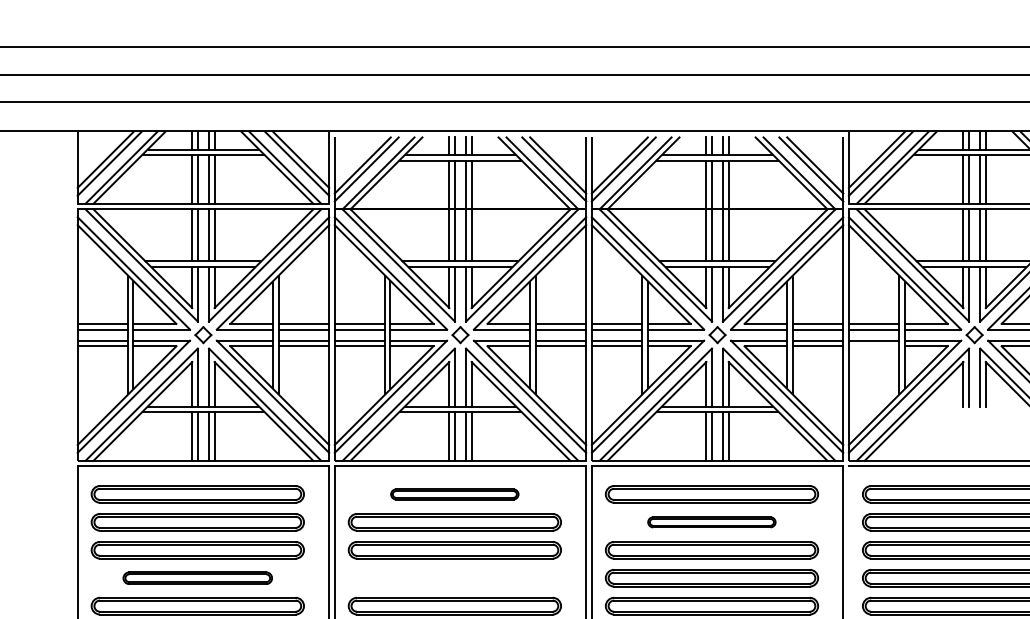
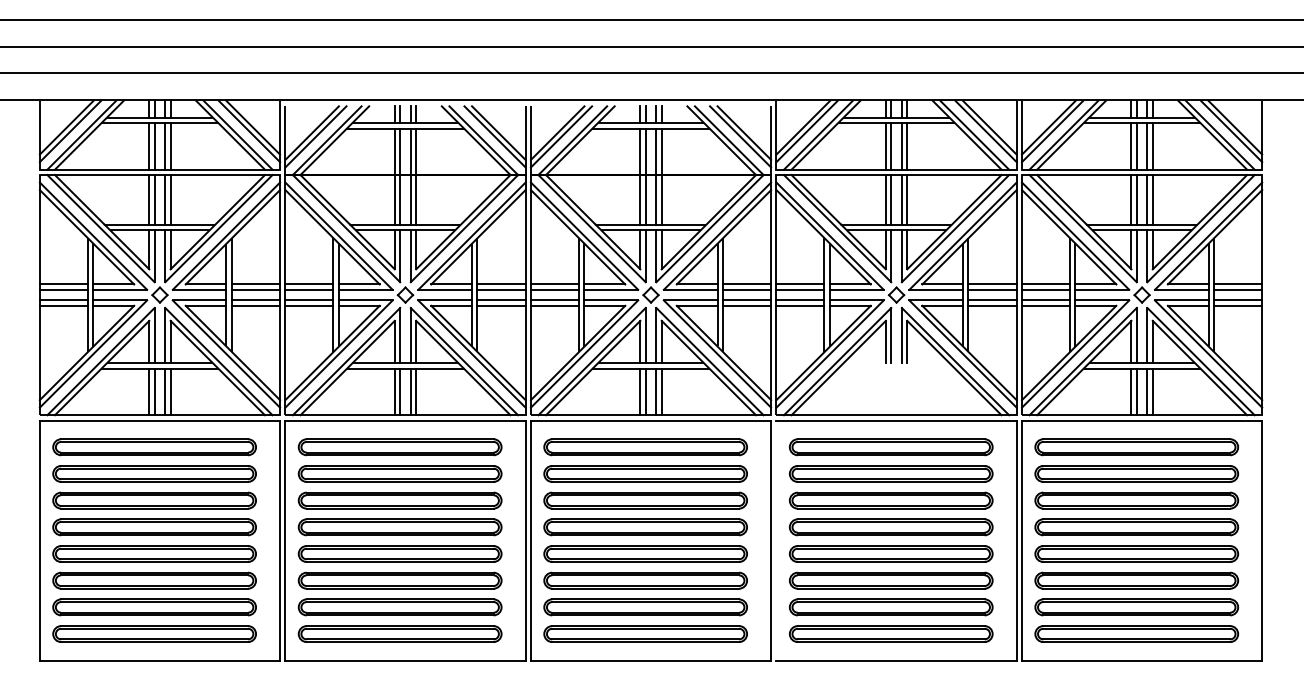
line: (874, 345) -> (800, 305), added
part: (454, 494) -> (399, 447), size x1.67
part: (711, 521) -> (645, 473), size x1.67
part: (197, 578) -> (154, 527), size x1.43
part: (454, 578) -> (399, 527), added

